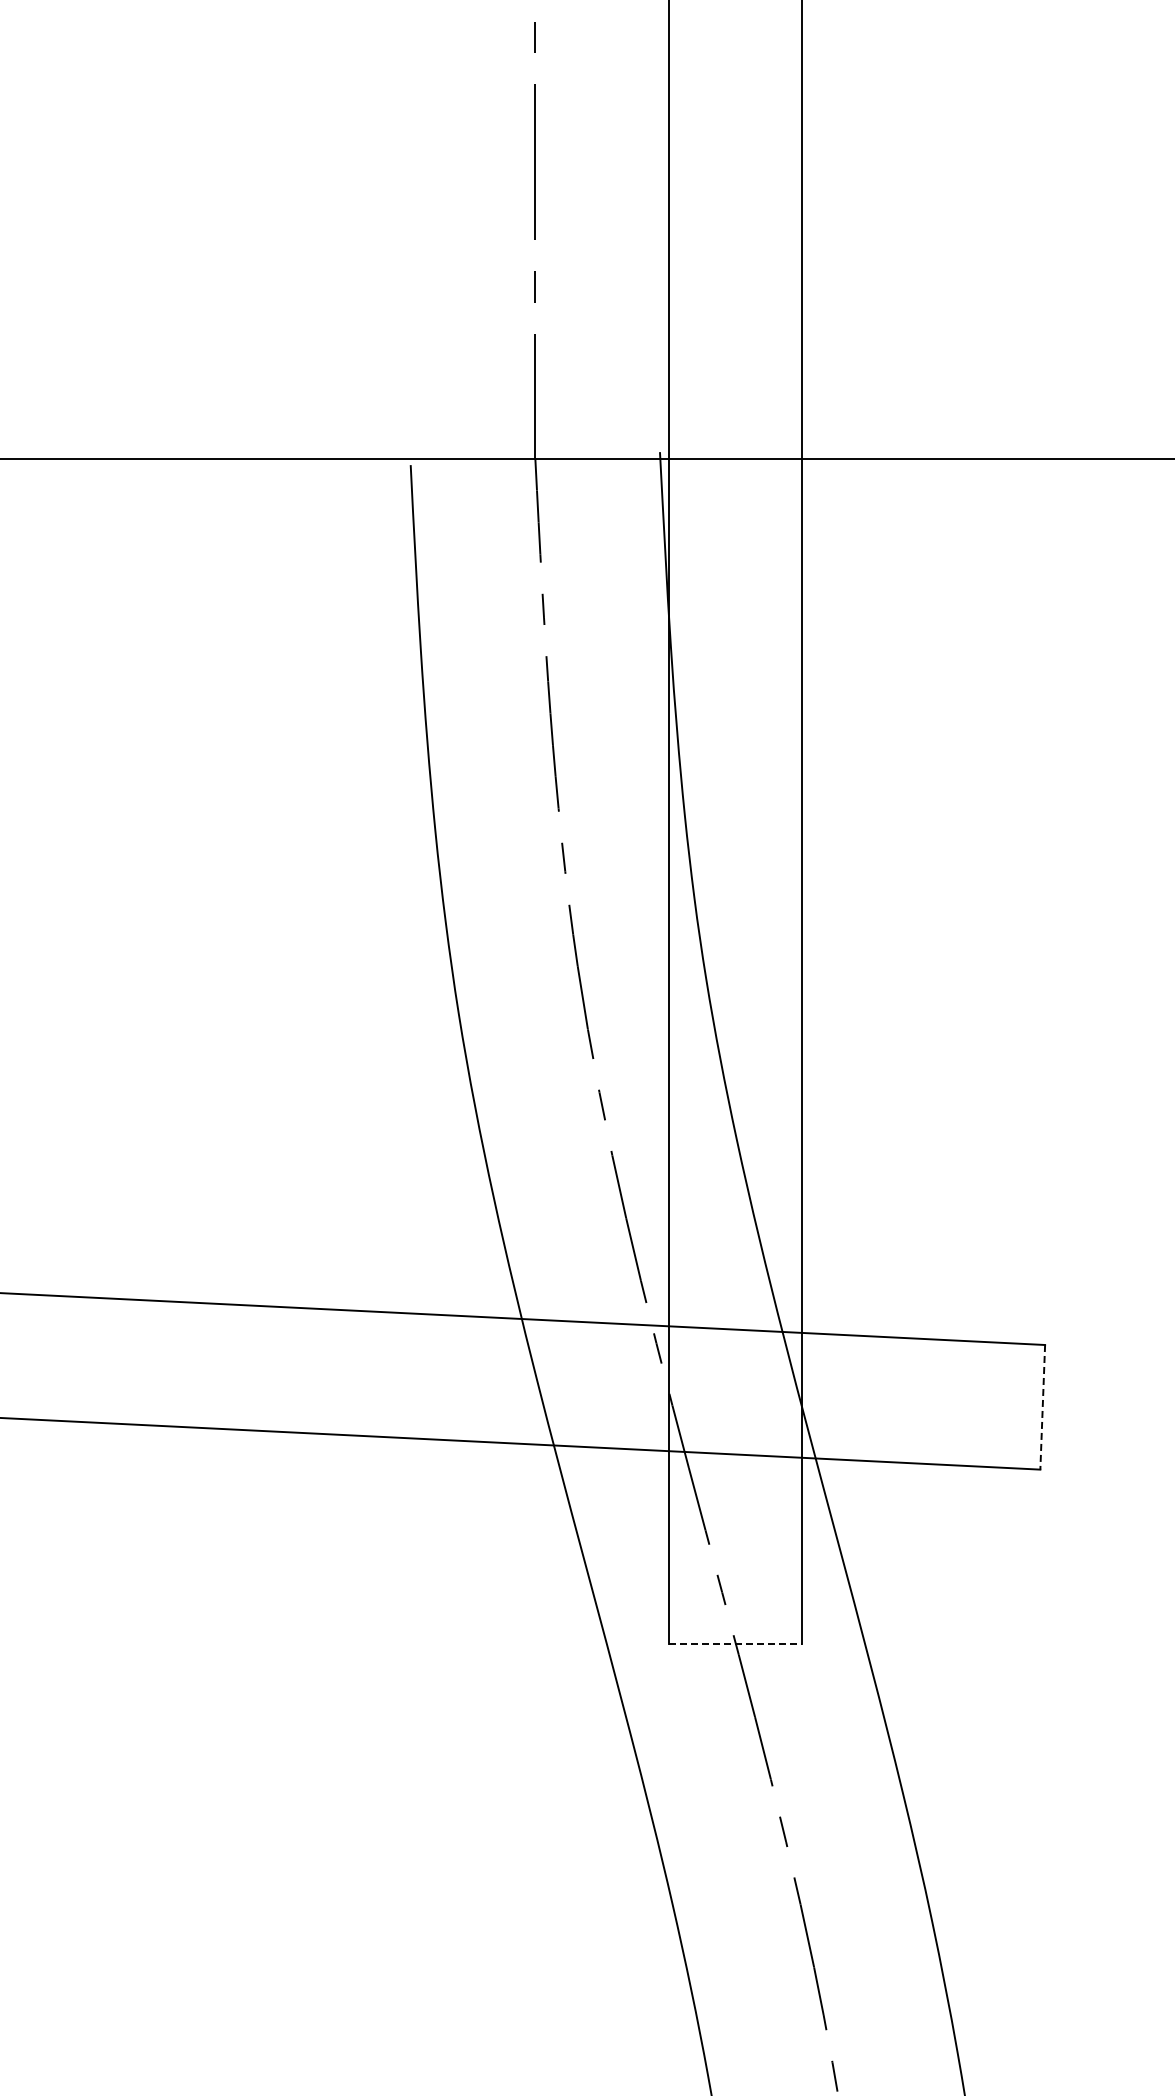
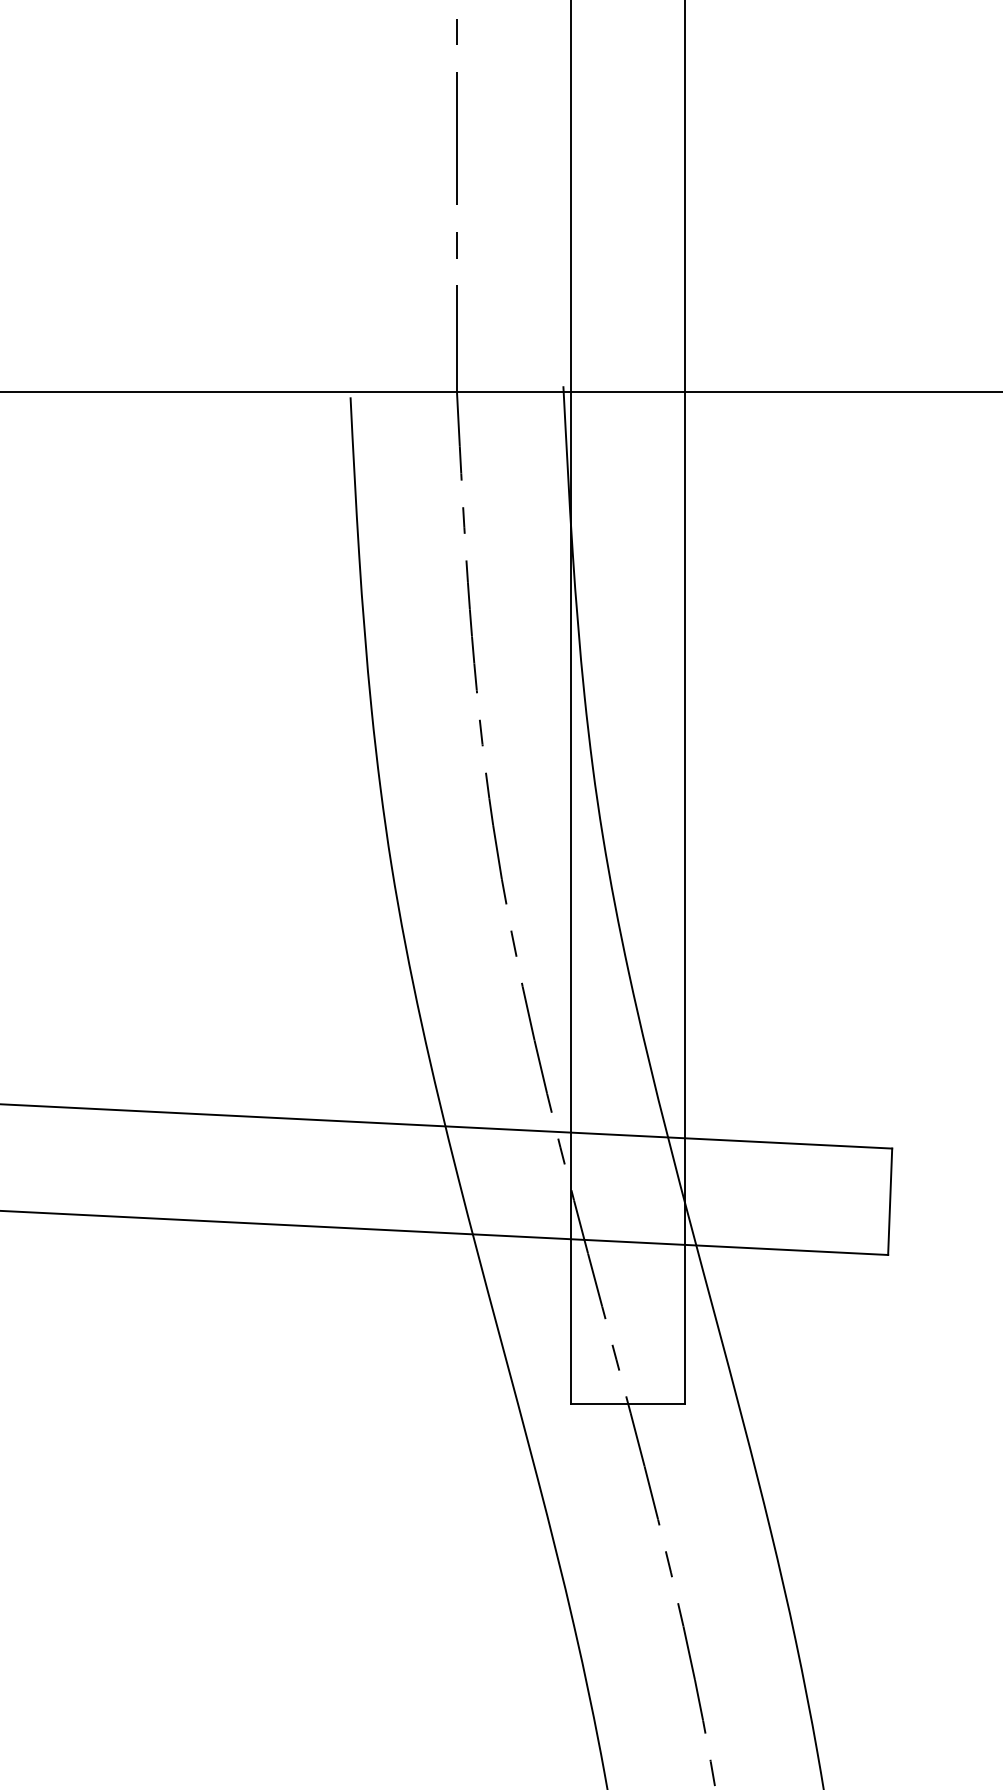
line: (1042, 1407) -> (889, 1201), dashed -> solid
line: (735, 1644) -> (627, 1404), dashed -> solid

